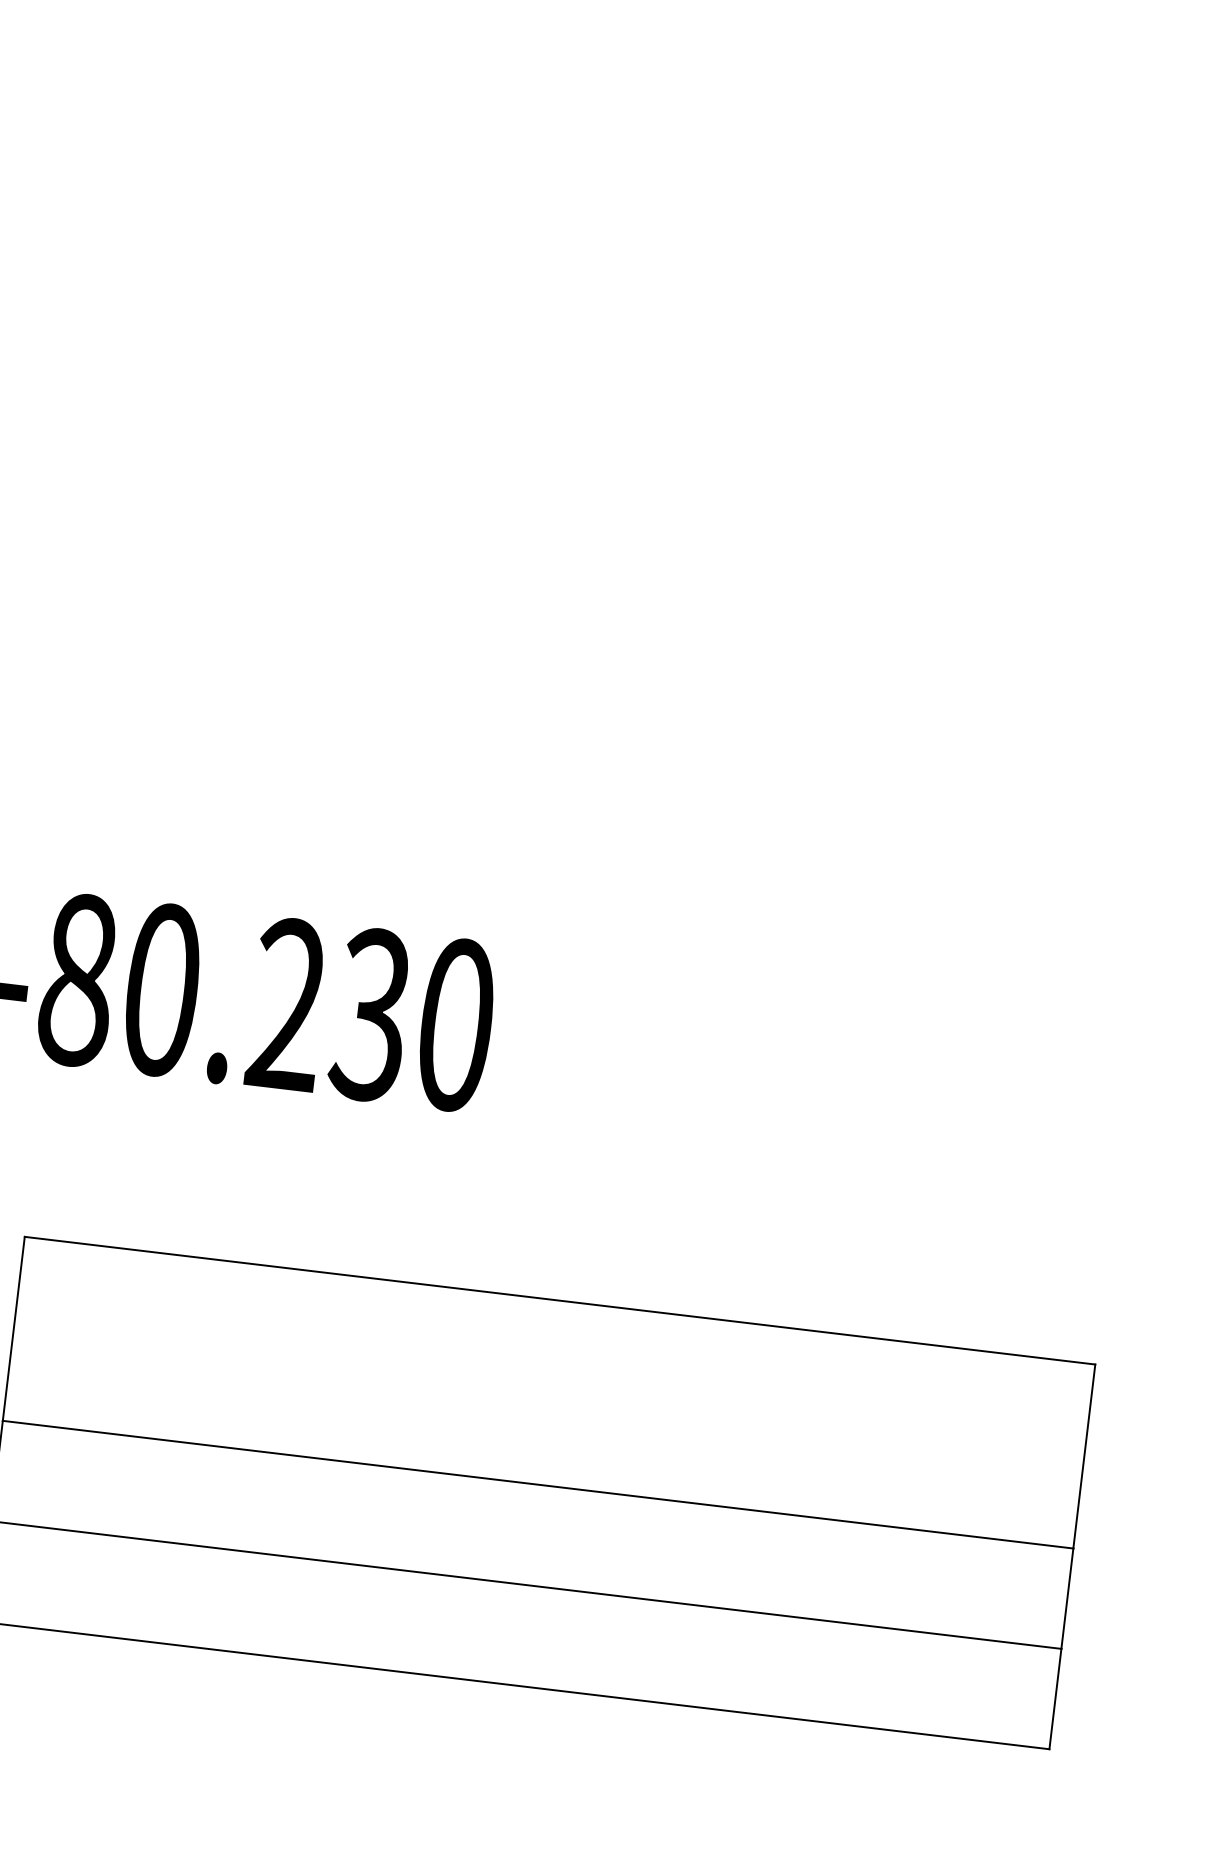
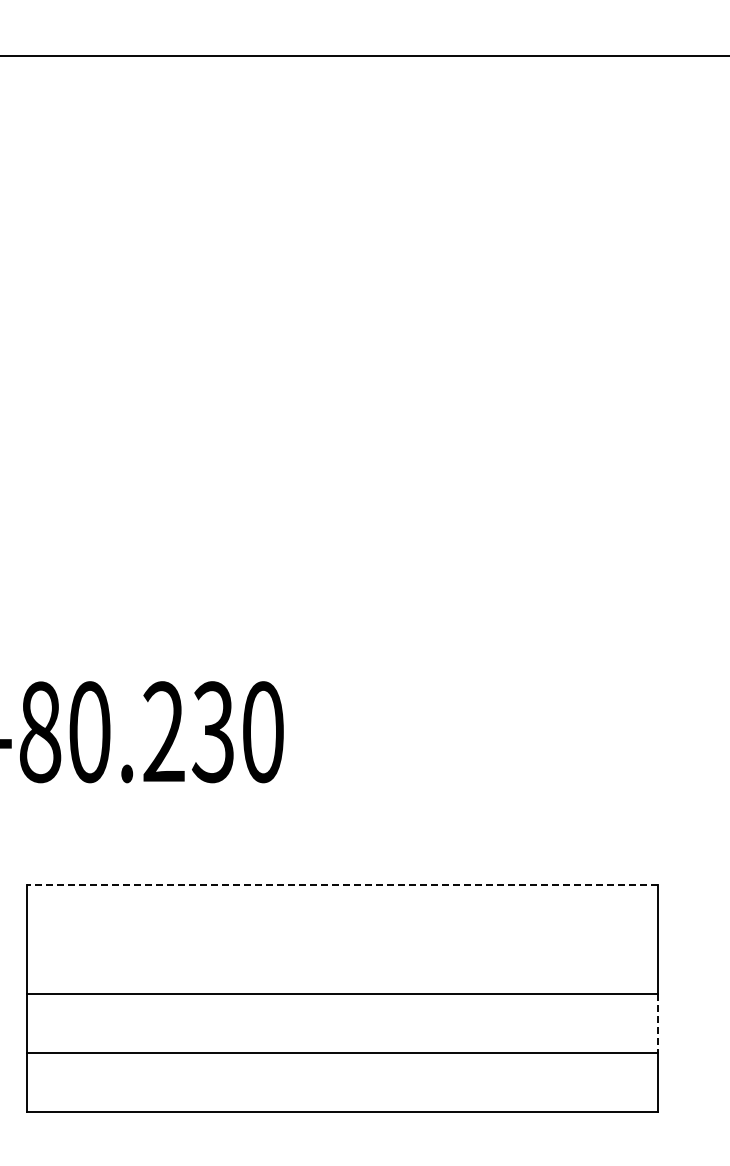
line: (559, 1301) -> (342, 885), solid -> dashed
line: (1067, 1598) -> (658, 1023), solid -> dashed

